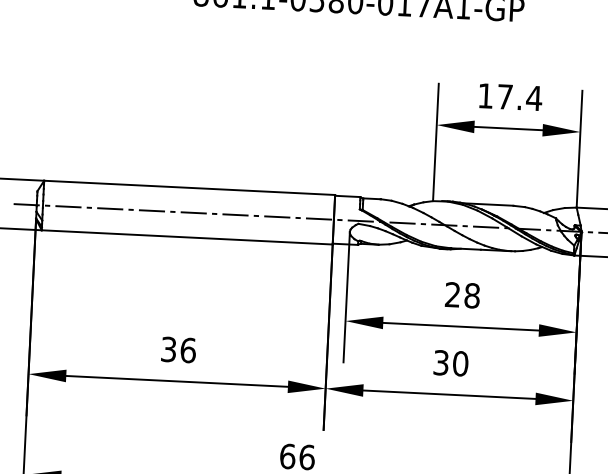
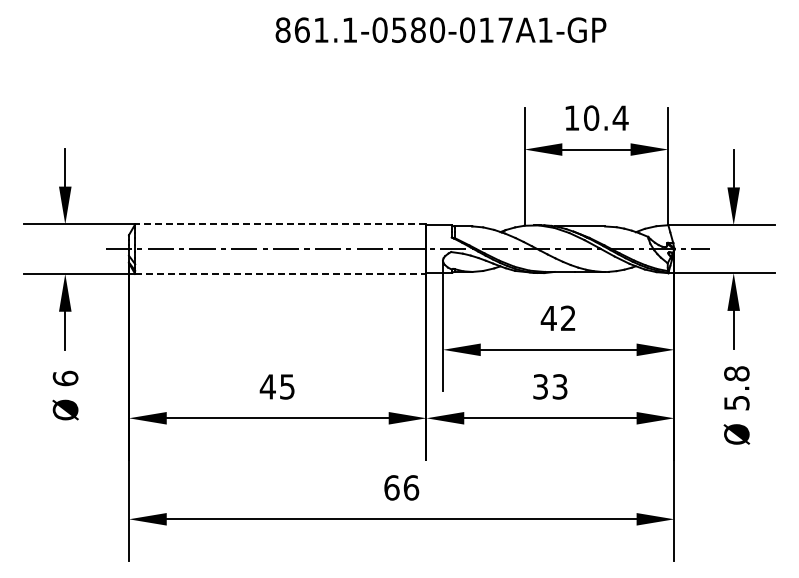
text: (505, 96) -> (591, 117), 17.4 -> 10.4
line: (189, 187) -> (280, 224), solid -> dashed
line: (186, 236) -> (280, 273), solid -> dashed
text: (461, 295) -> (557, 318), 28 -> 42
text: (178, 349) -> (277, 386), 36 -> 45
text: (460, 363) -> (559, 386), 30 -> 33

